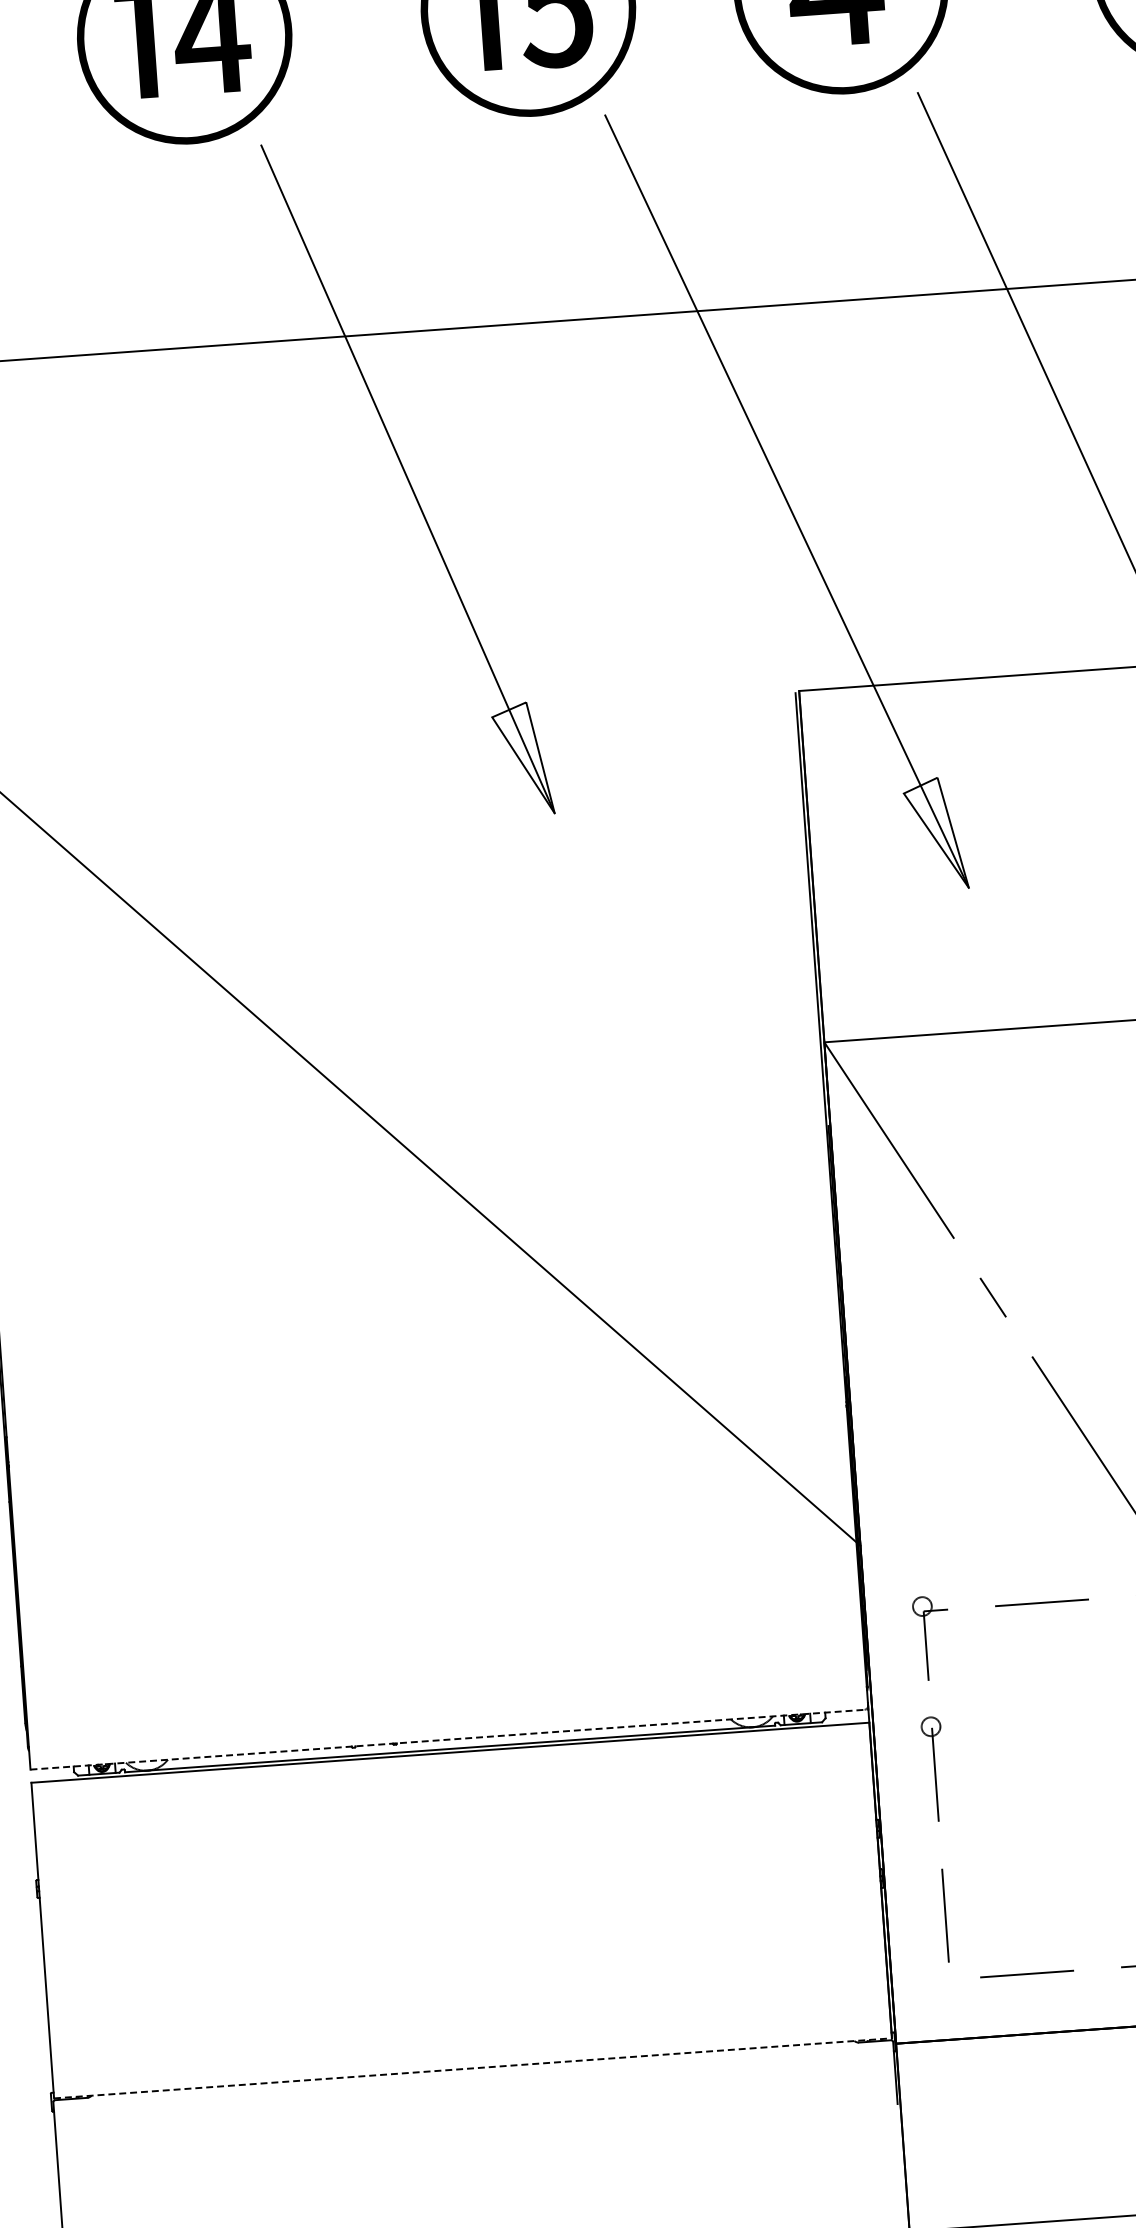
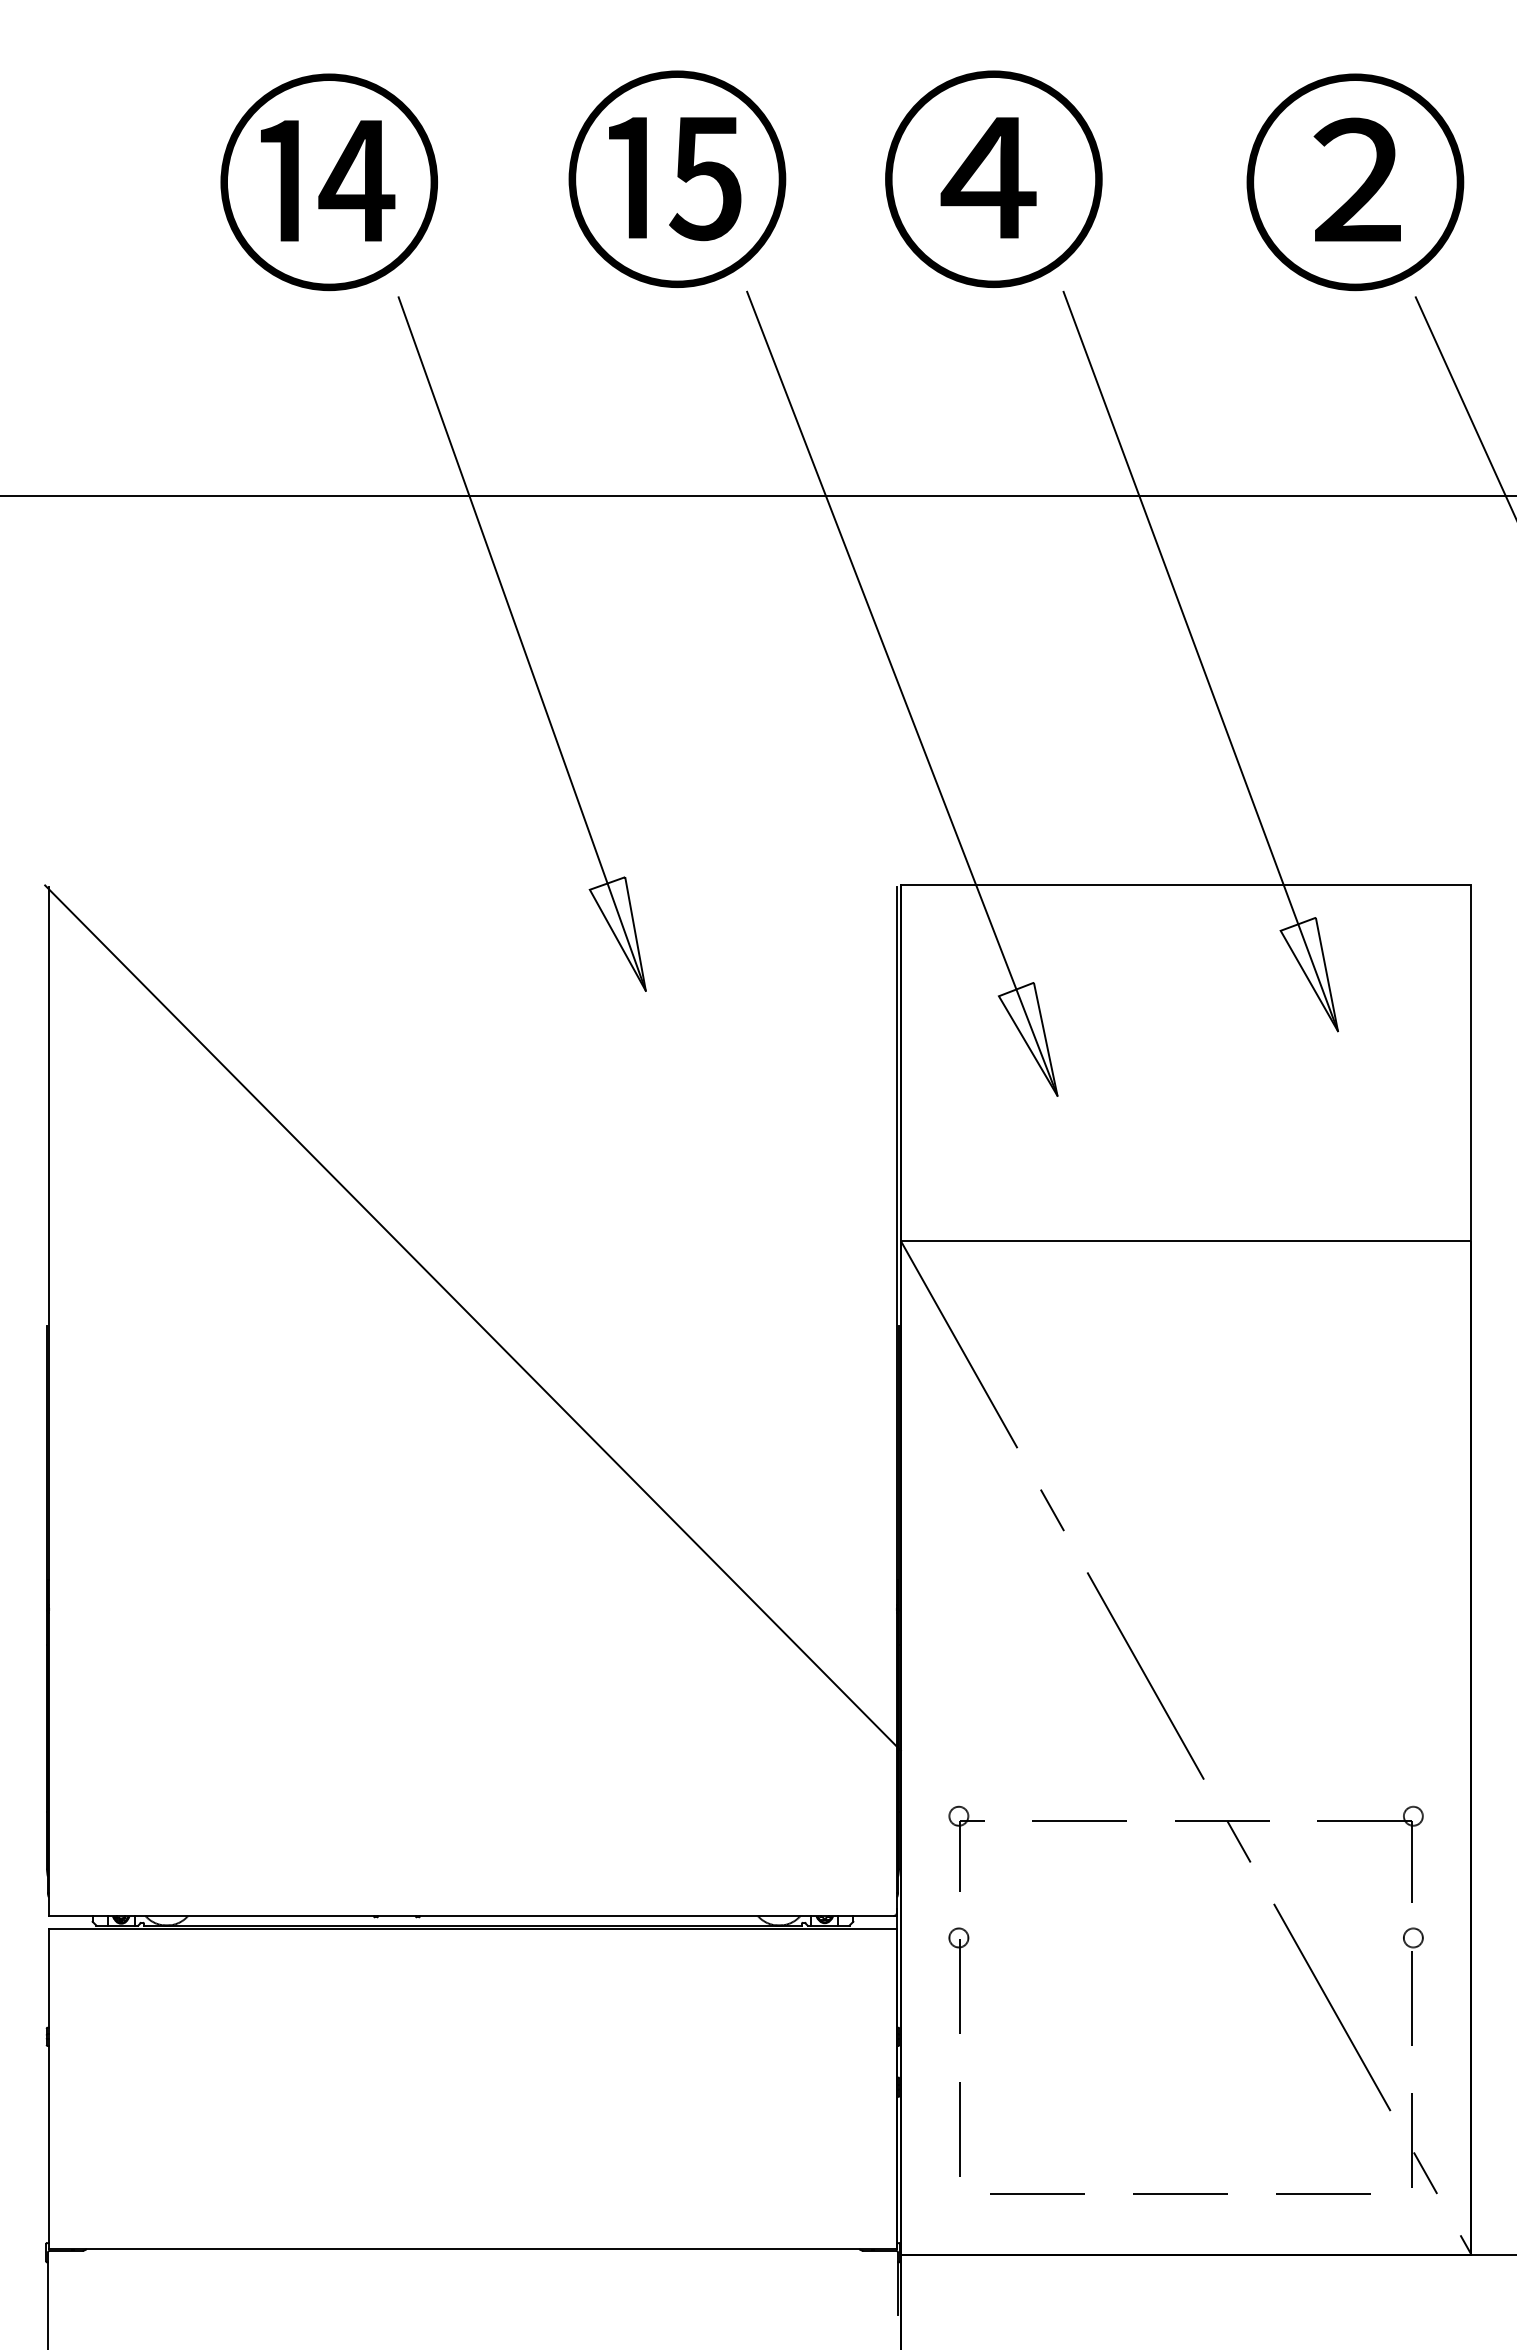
line: (449, 1739) -> (473, 1916), dashed -> solid
line: (473, 2067) -> (473, 2248), dashed -> solid

